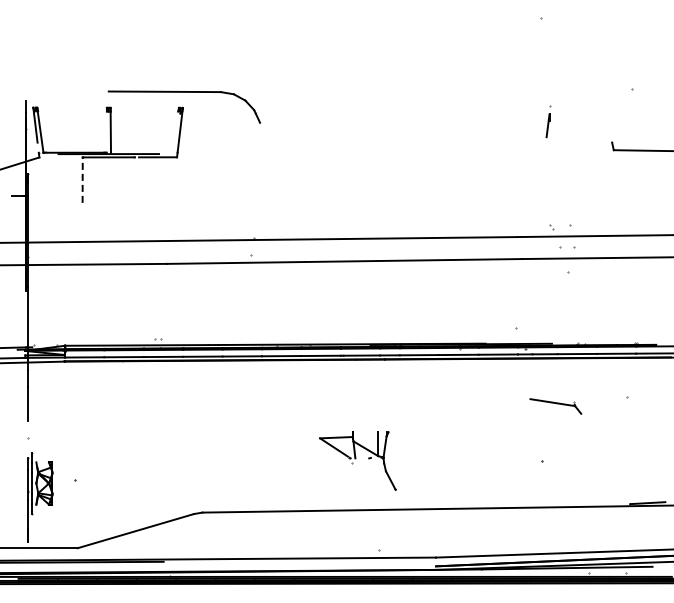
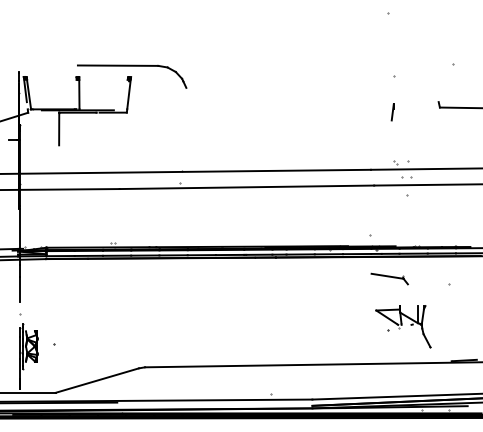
line: (547, 125) -> (392, 112), moved
line: (82, 180) -> (59, 129), dashed -> solid
part: (555, 406) -> (389, 279), moved
part: (357, 460) -> (403, 326), moved

